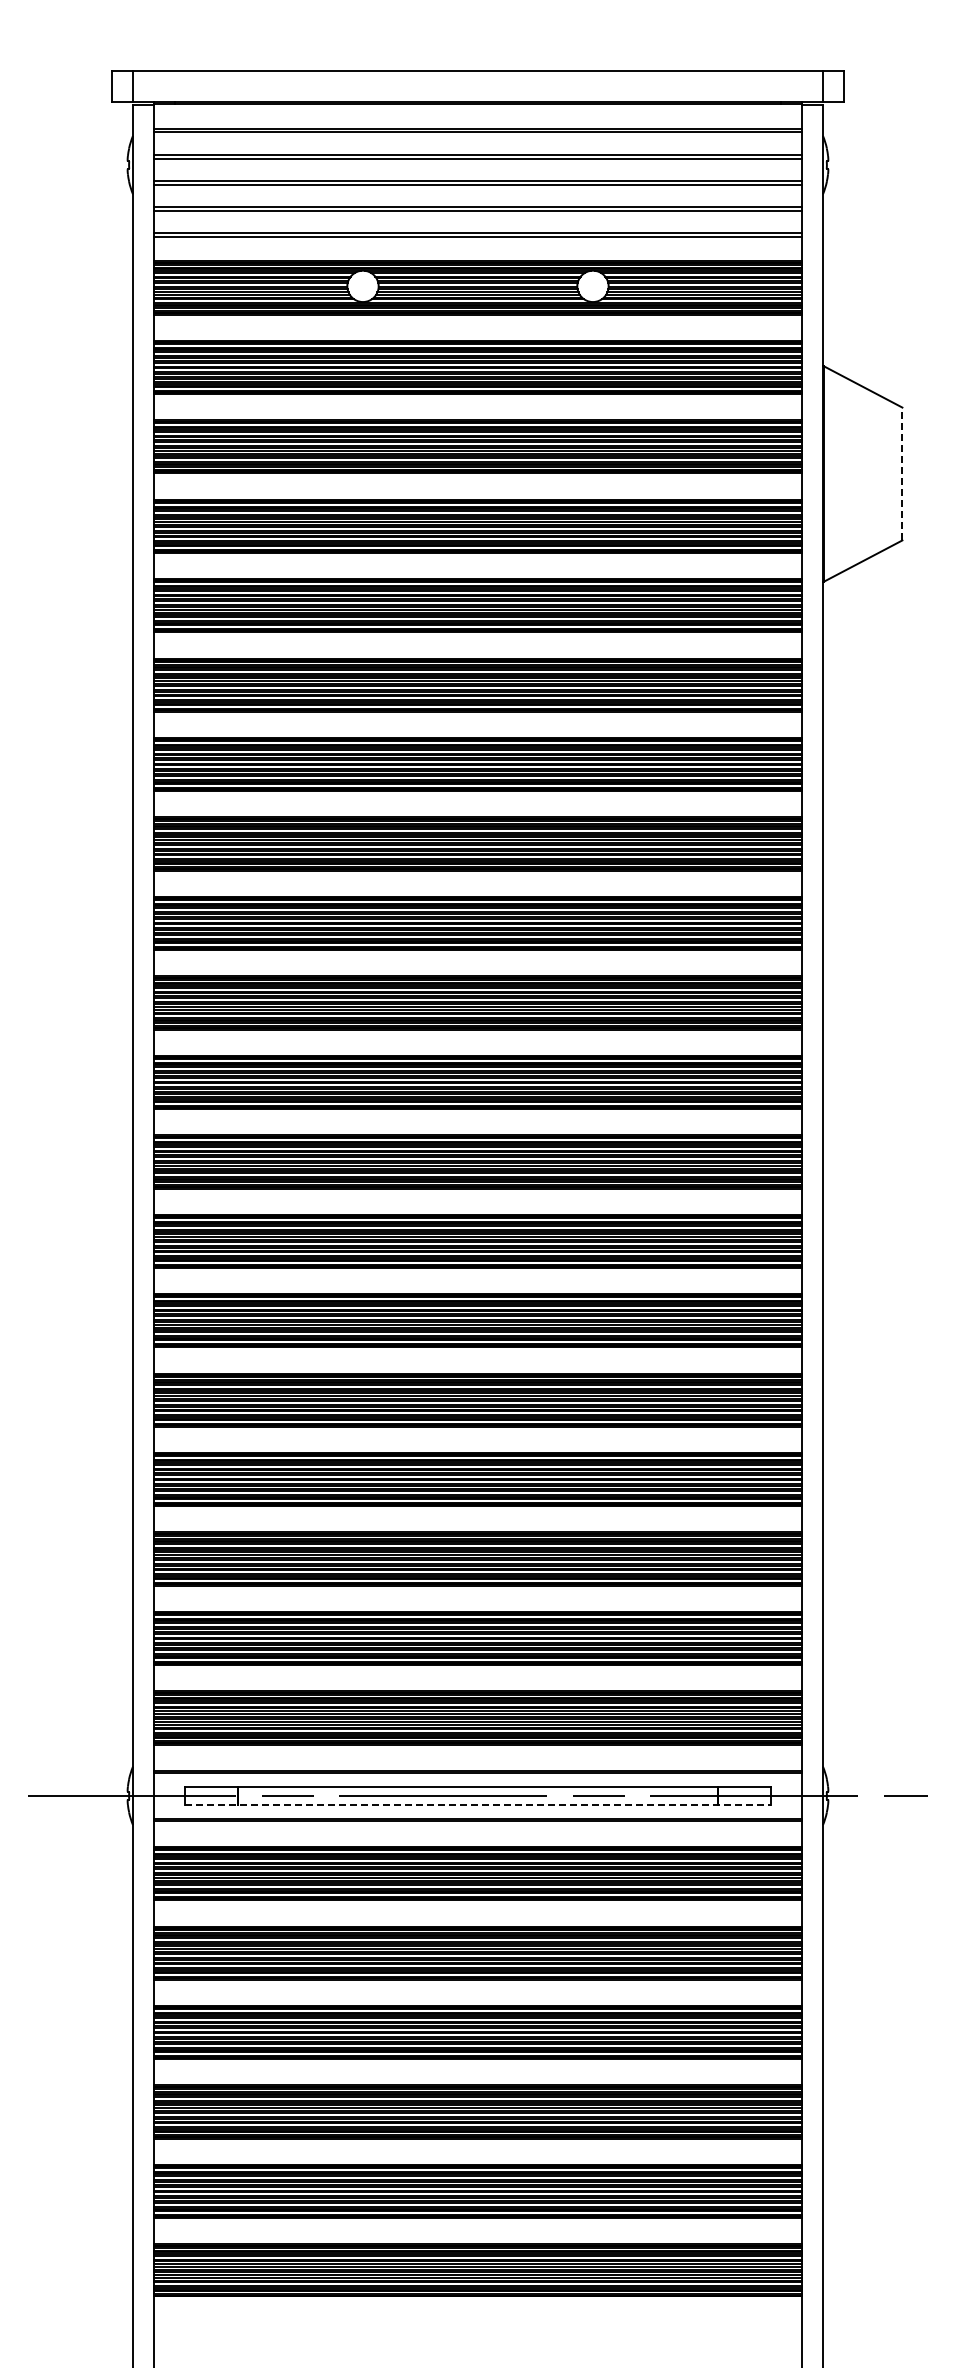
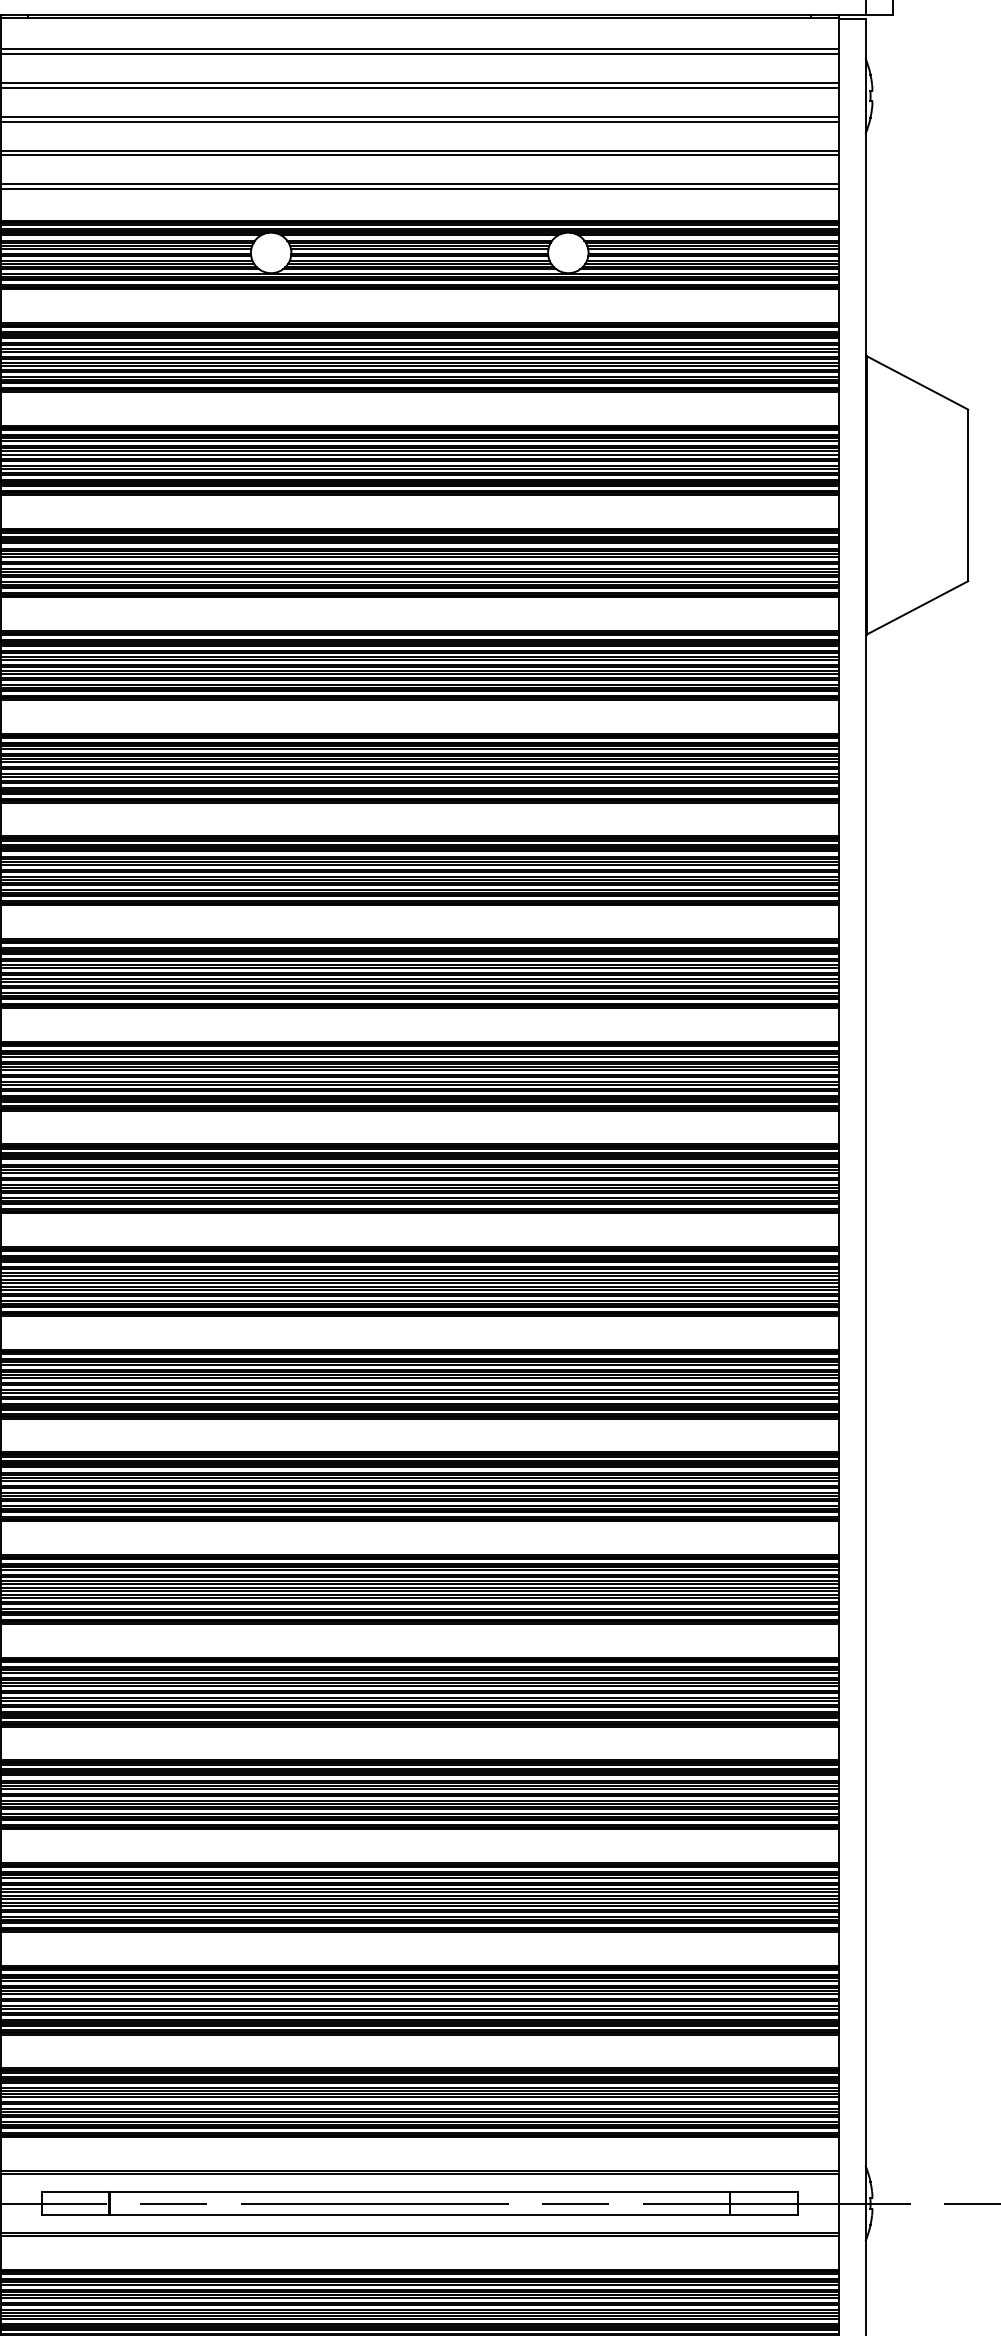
line: (902, 473) -> (968, 494), dashed -> solid
line: (478, 1804) -> (420, 2214), dashed -> solid

